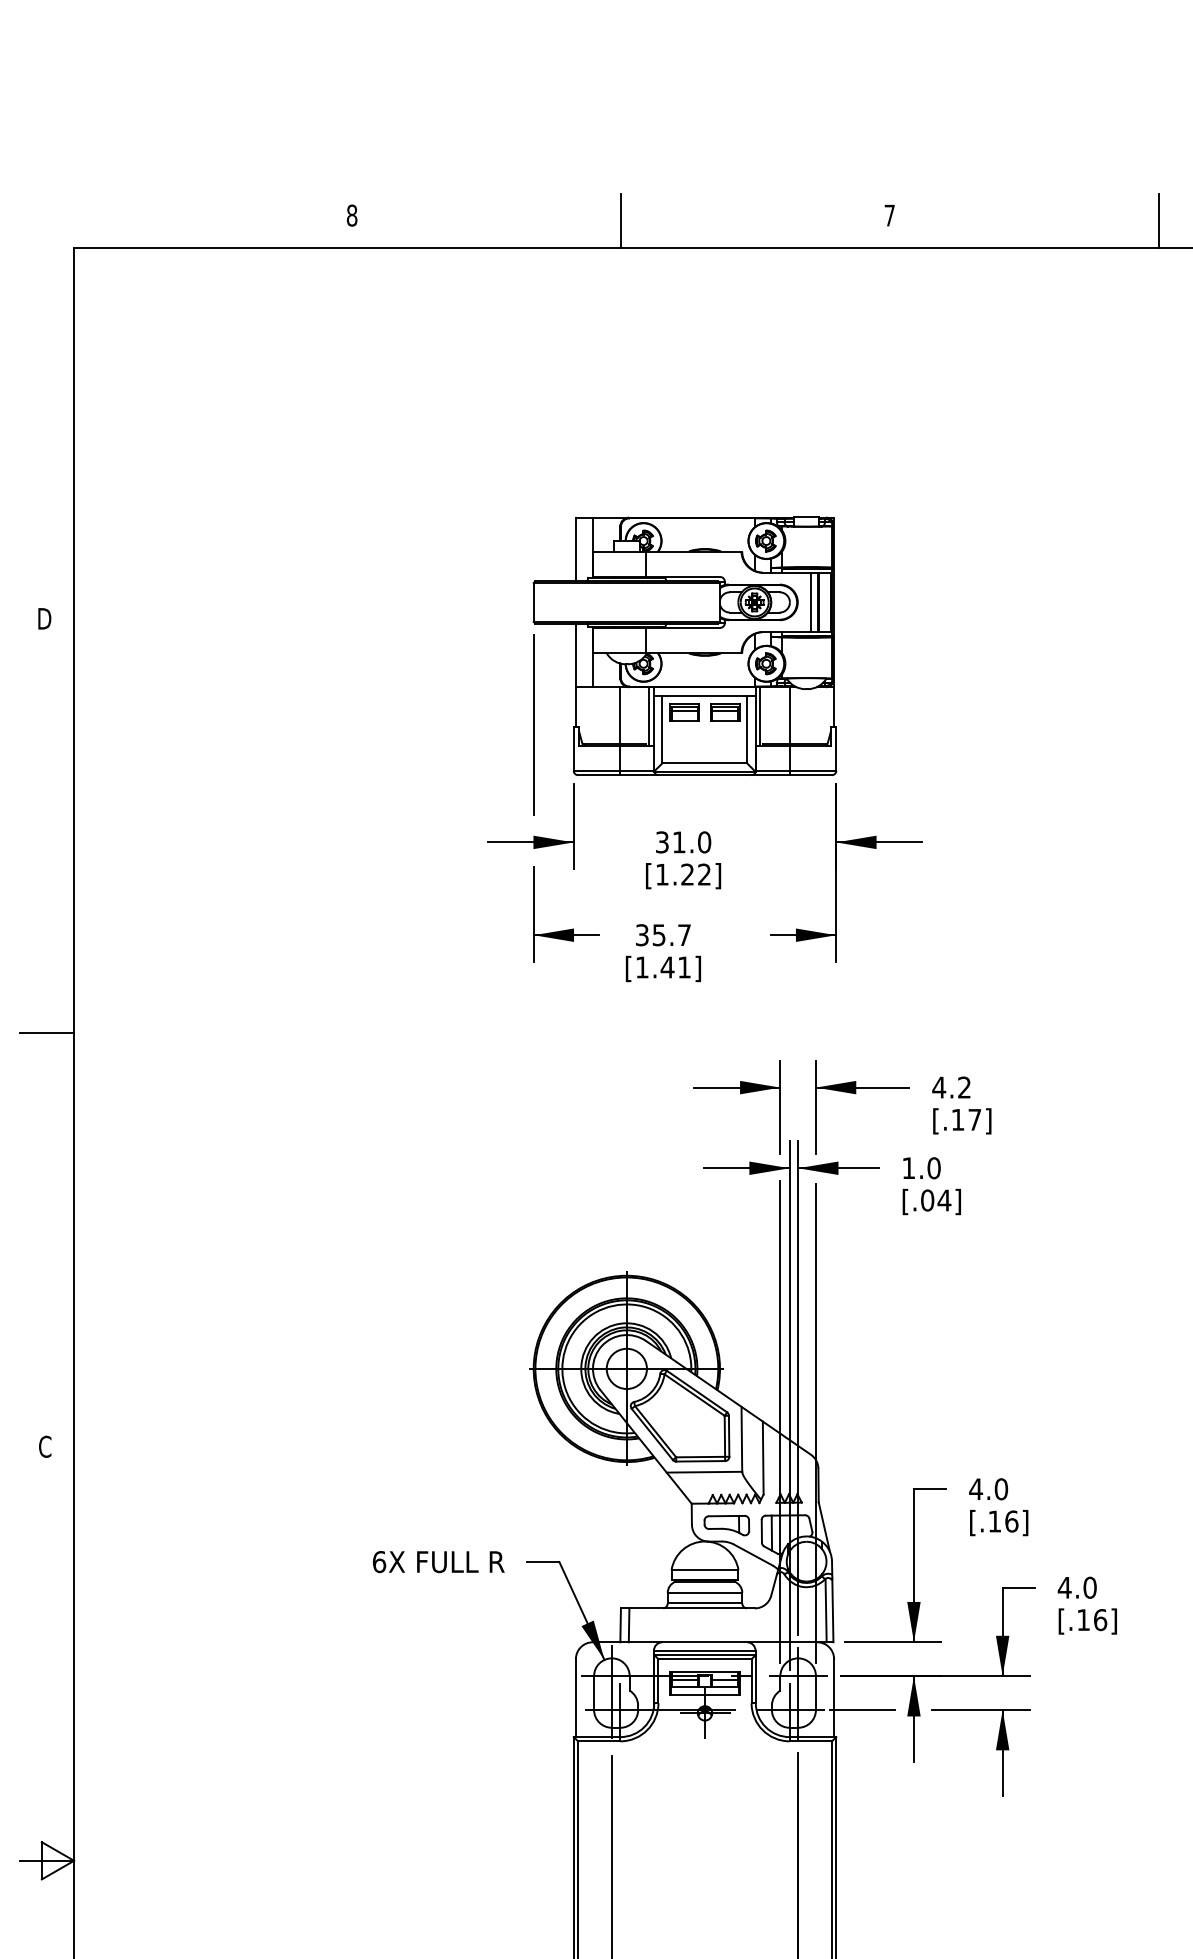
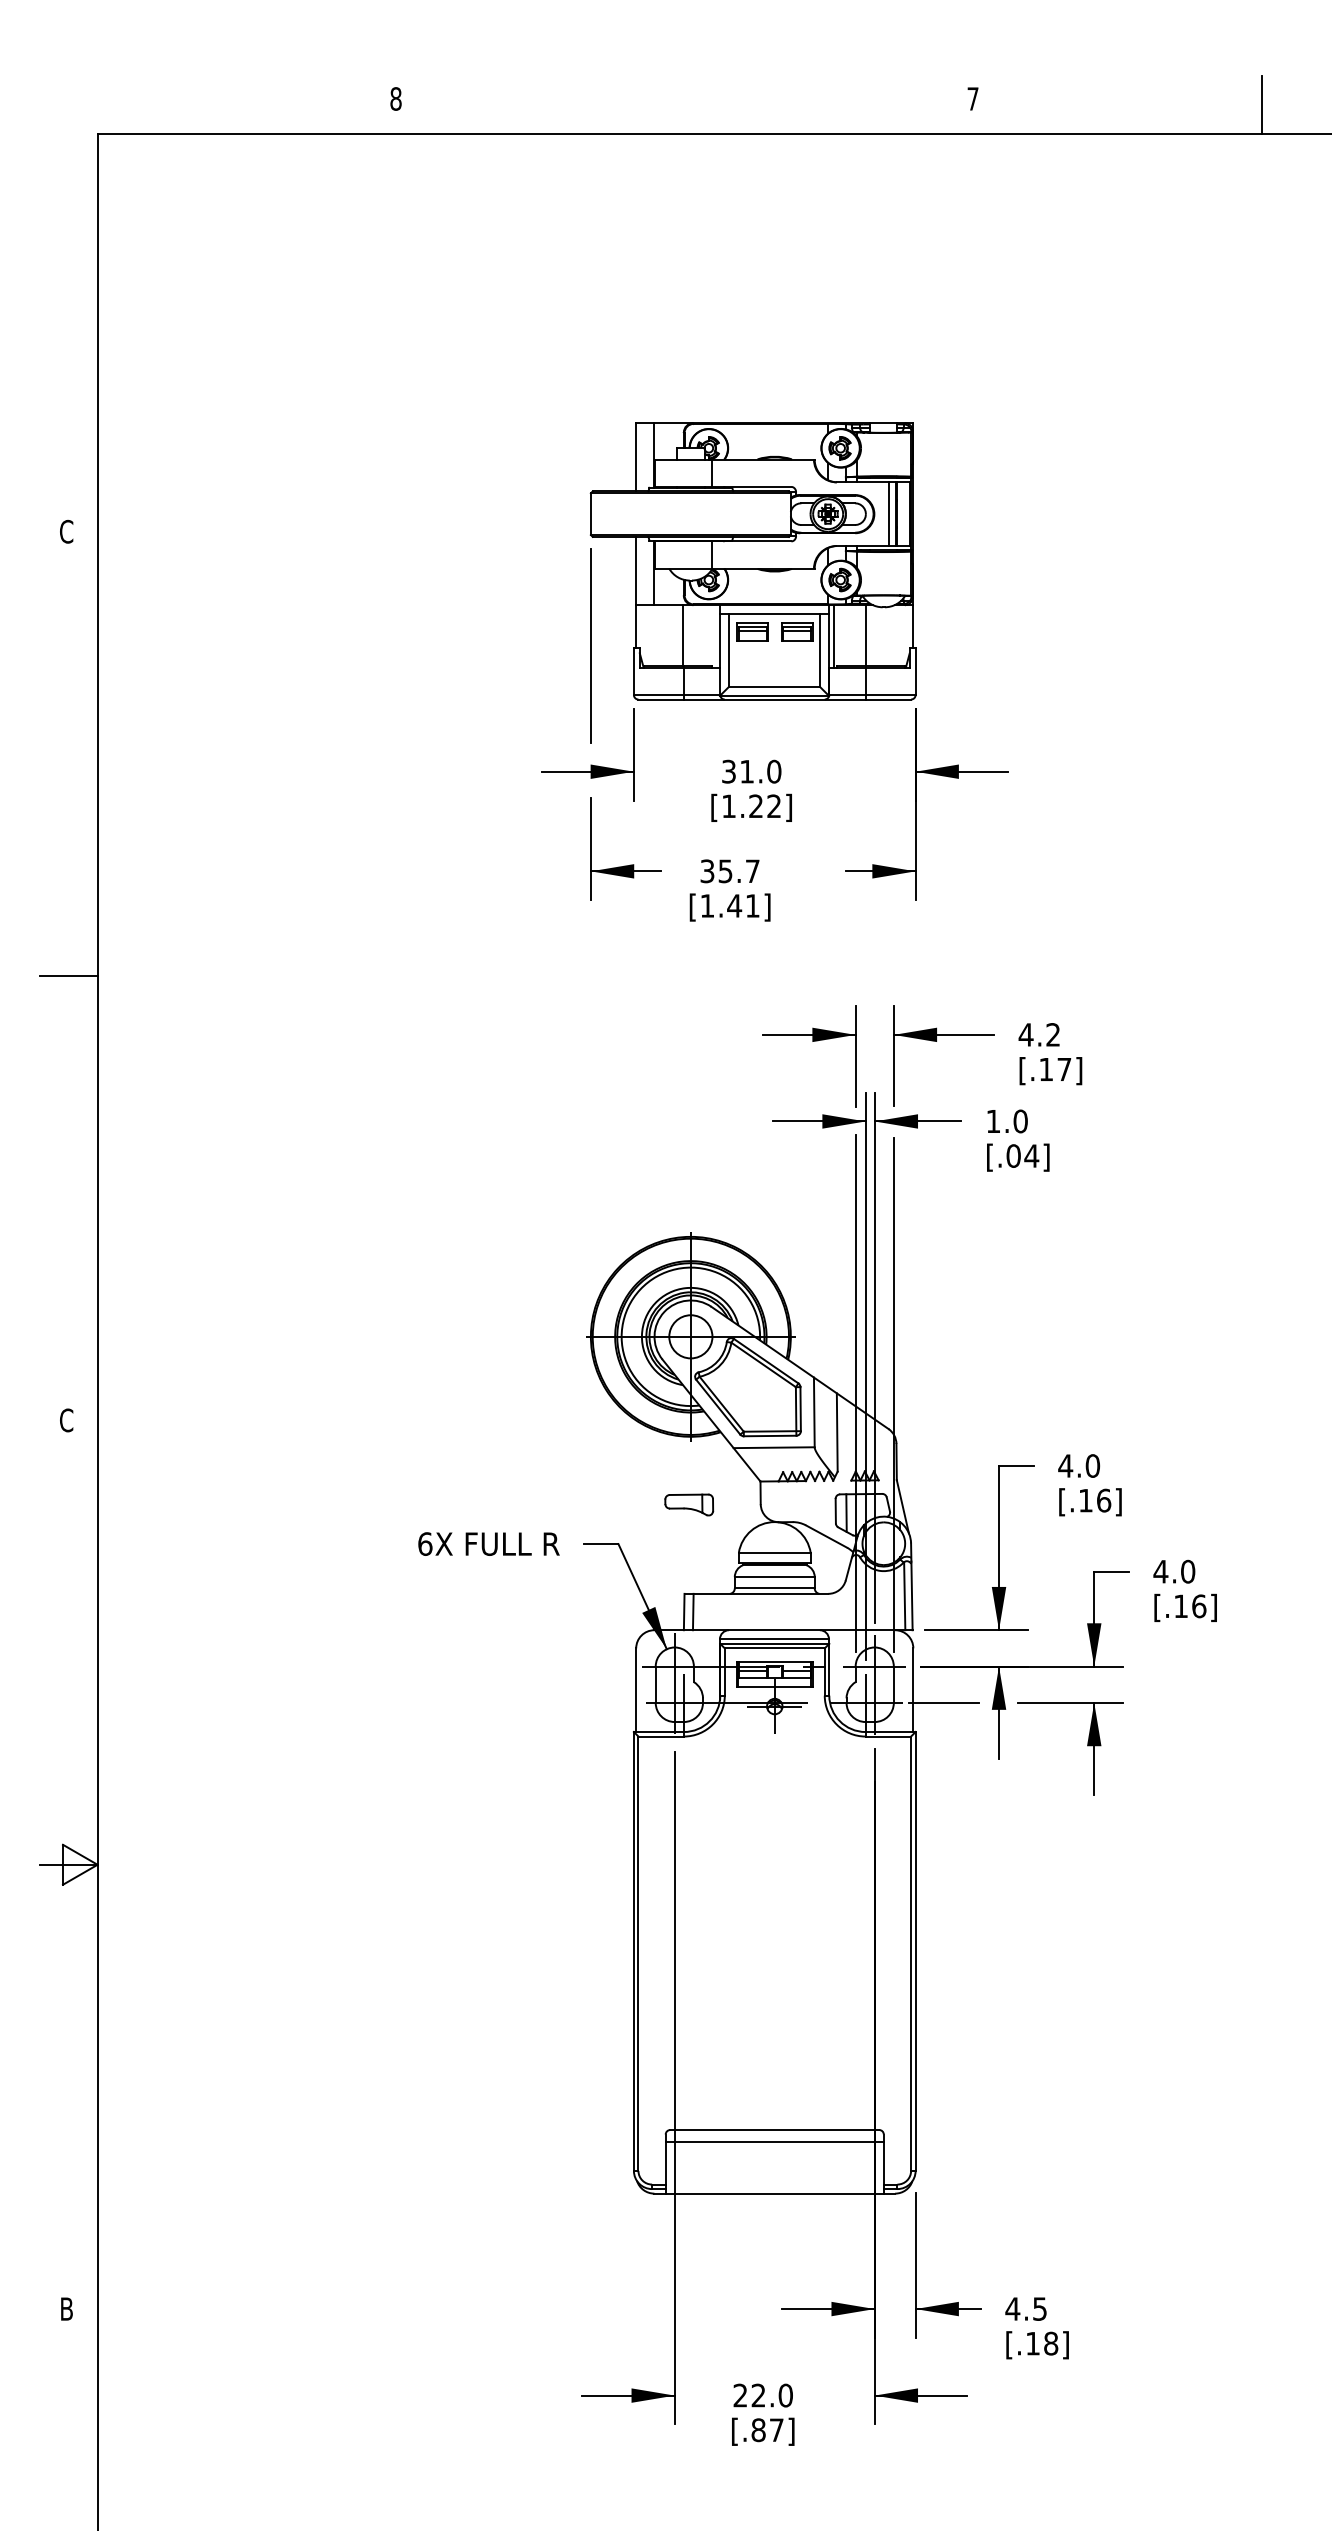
line: (620, 220) -> (684, 104), removed
text: (45, 618) -> (66, 531), D -> C
line: (648, 716) -> (714, 636), removed
part: (727, 1525) -> (689, 1504), moved

